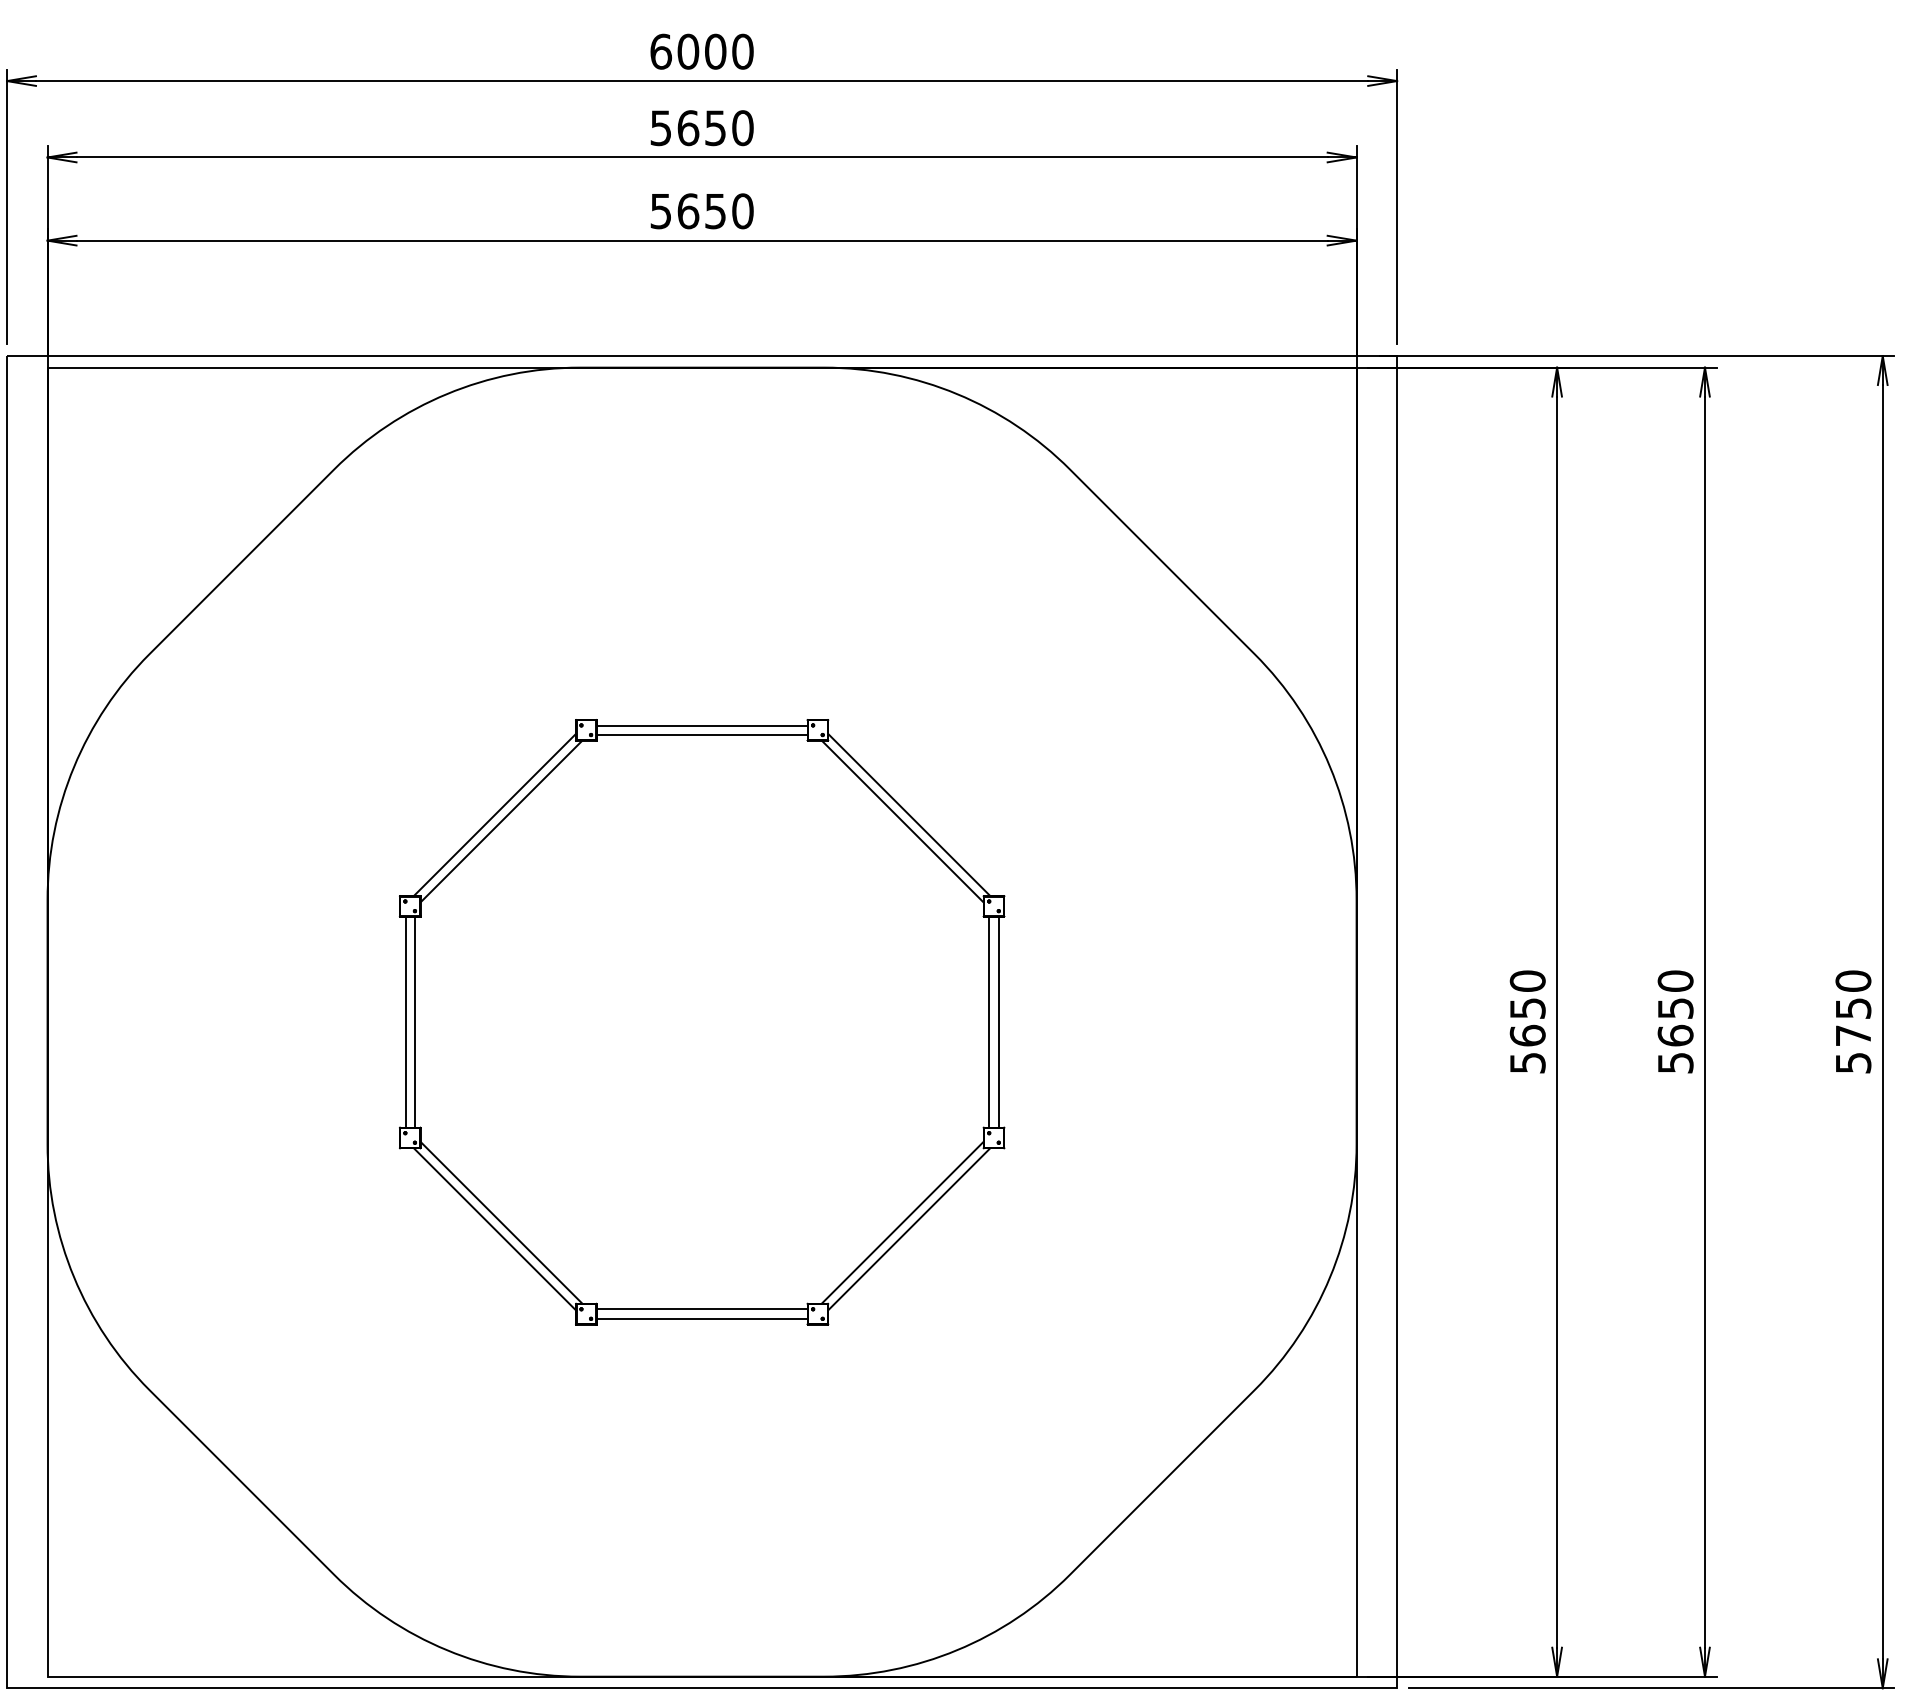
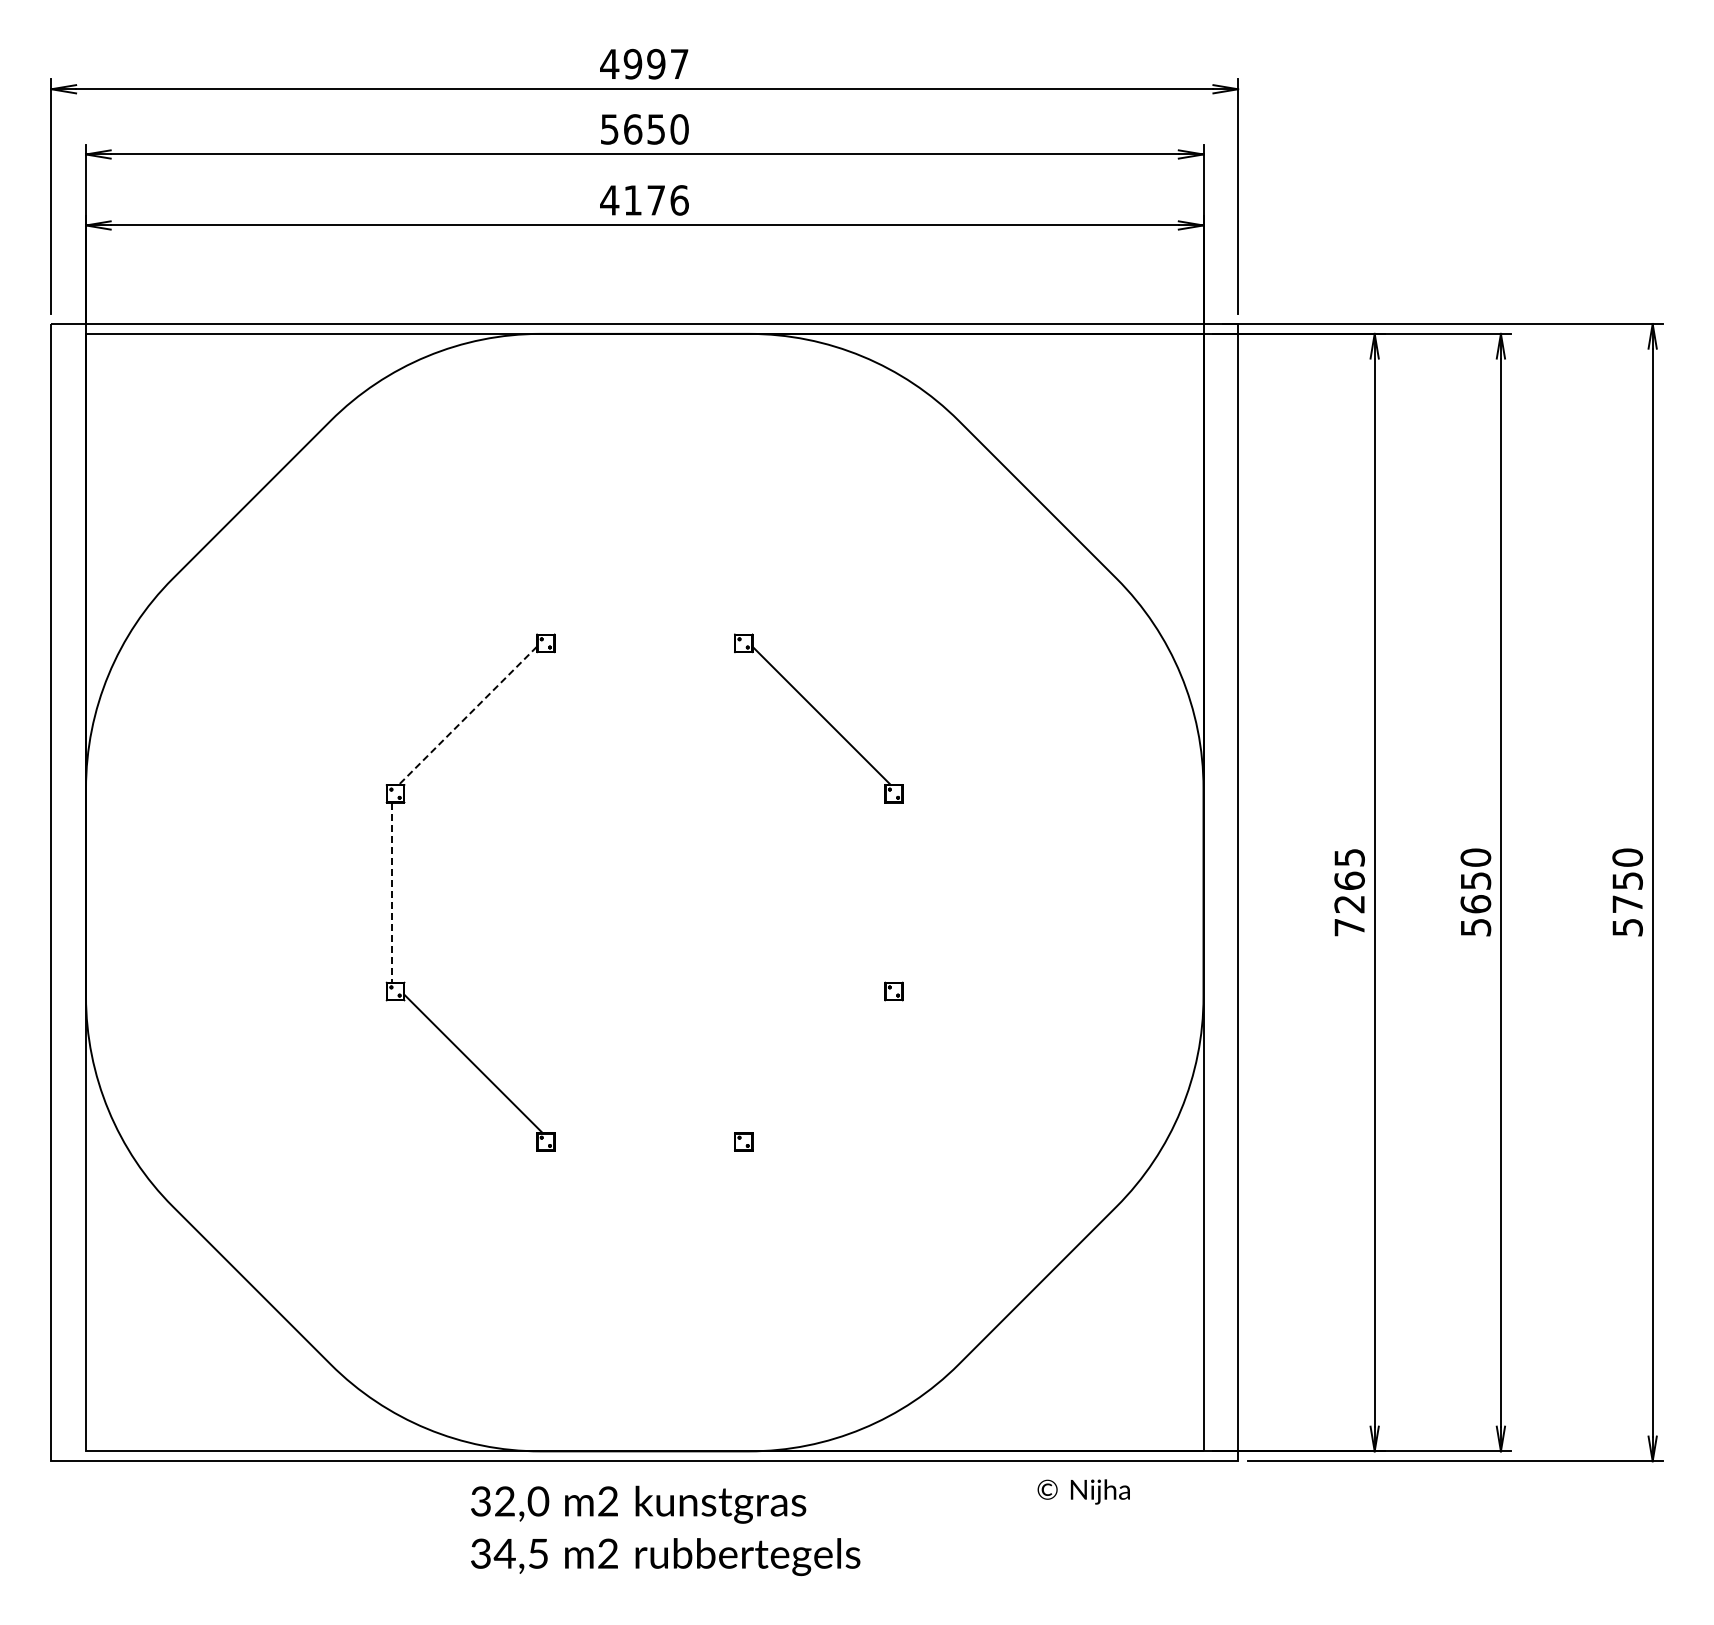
text: (701, 50) -> (644, 63), 6000 -> 4997
text: (701, 211) -> (644, 200), 5650 -> 4176
line: (701, 725) -> (644, 639), removed
line: (701, 735) -> (644, 647), removed
line: (494, 814) -> (467, 715), solid -> dashed
line: (501, 821) -> (473, 721), removed
line: (902, 821) -> (815, 721), removed
line: (405, 1022) -> (391, 892), solid -> dashed
line: (414, 1022) -> (399, 892), removed
line: (989, 1022) -> (890, 892), removed
line: (998, 1022) -> (897, 892), removed
text: (1527, 1022) -> (1349, 892), 5650 -> 7265
line: (902, 1222) -> (815, 1063), removed
line: (494, 1229) -> (467, 1069), removed
line: (909, 1229) -> (821, 1069), removed
line: (701, 1308) -> (644, 1137), removed
line: (701, 1318) -> (644, 1145), removed

